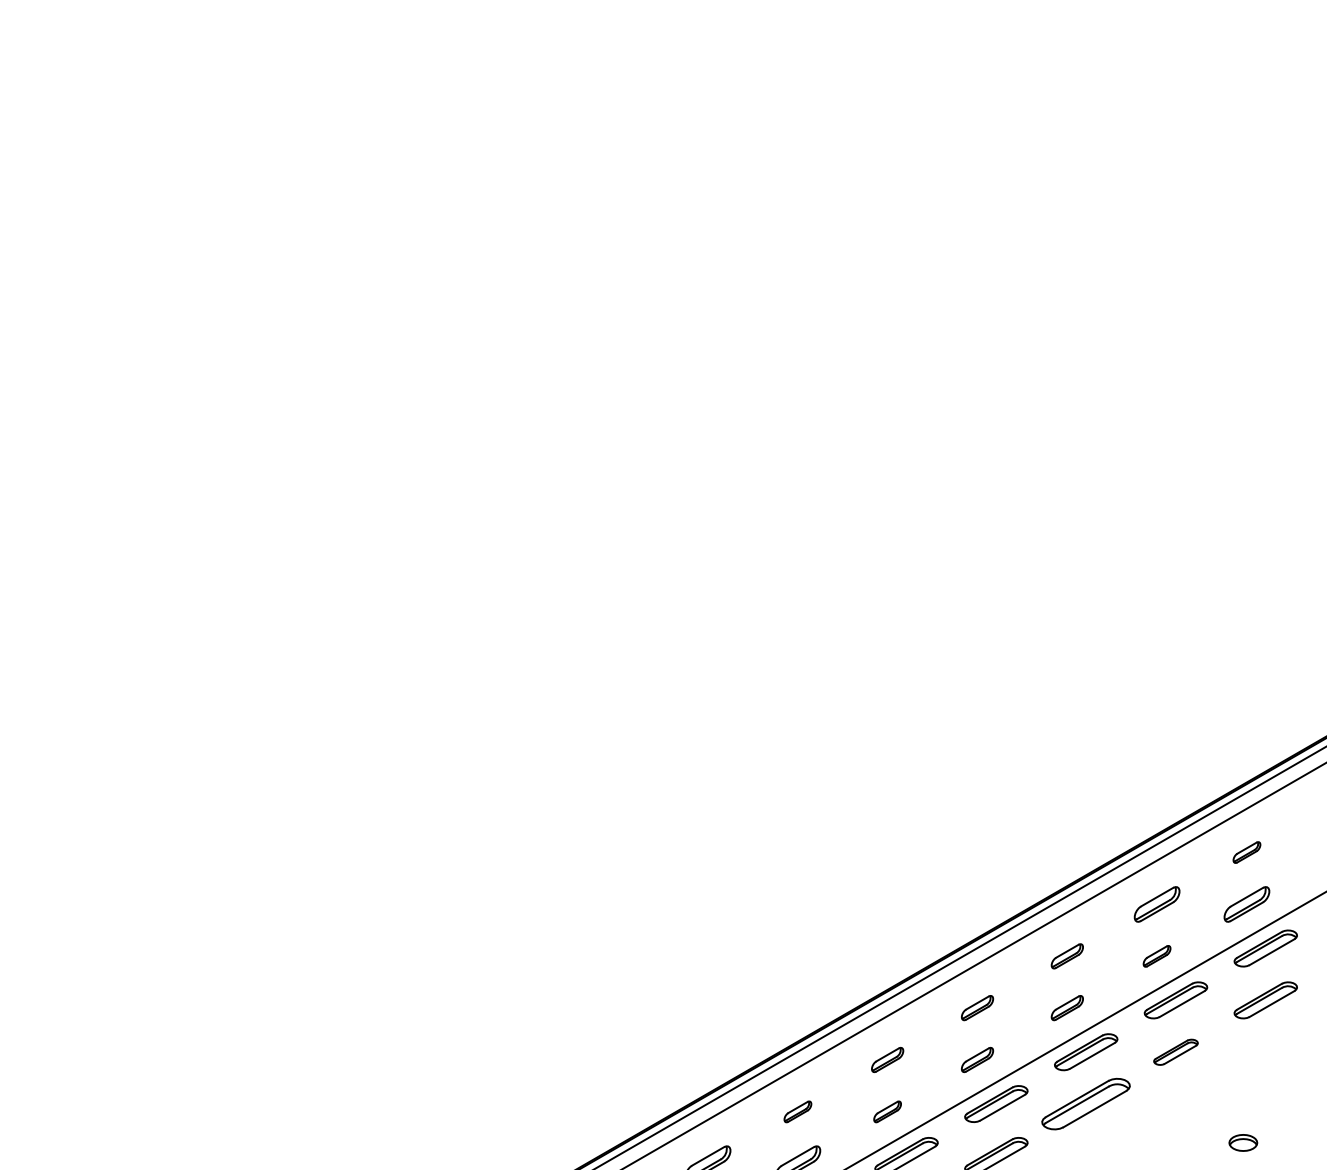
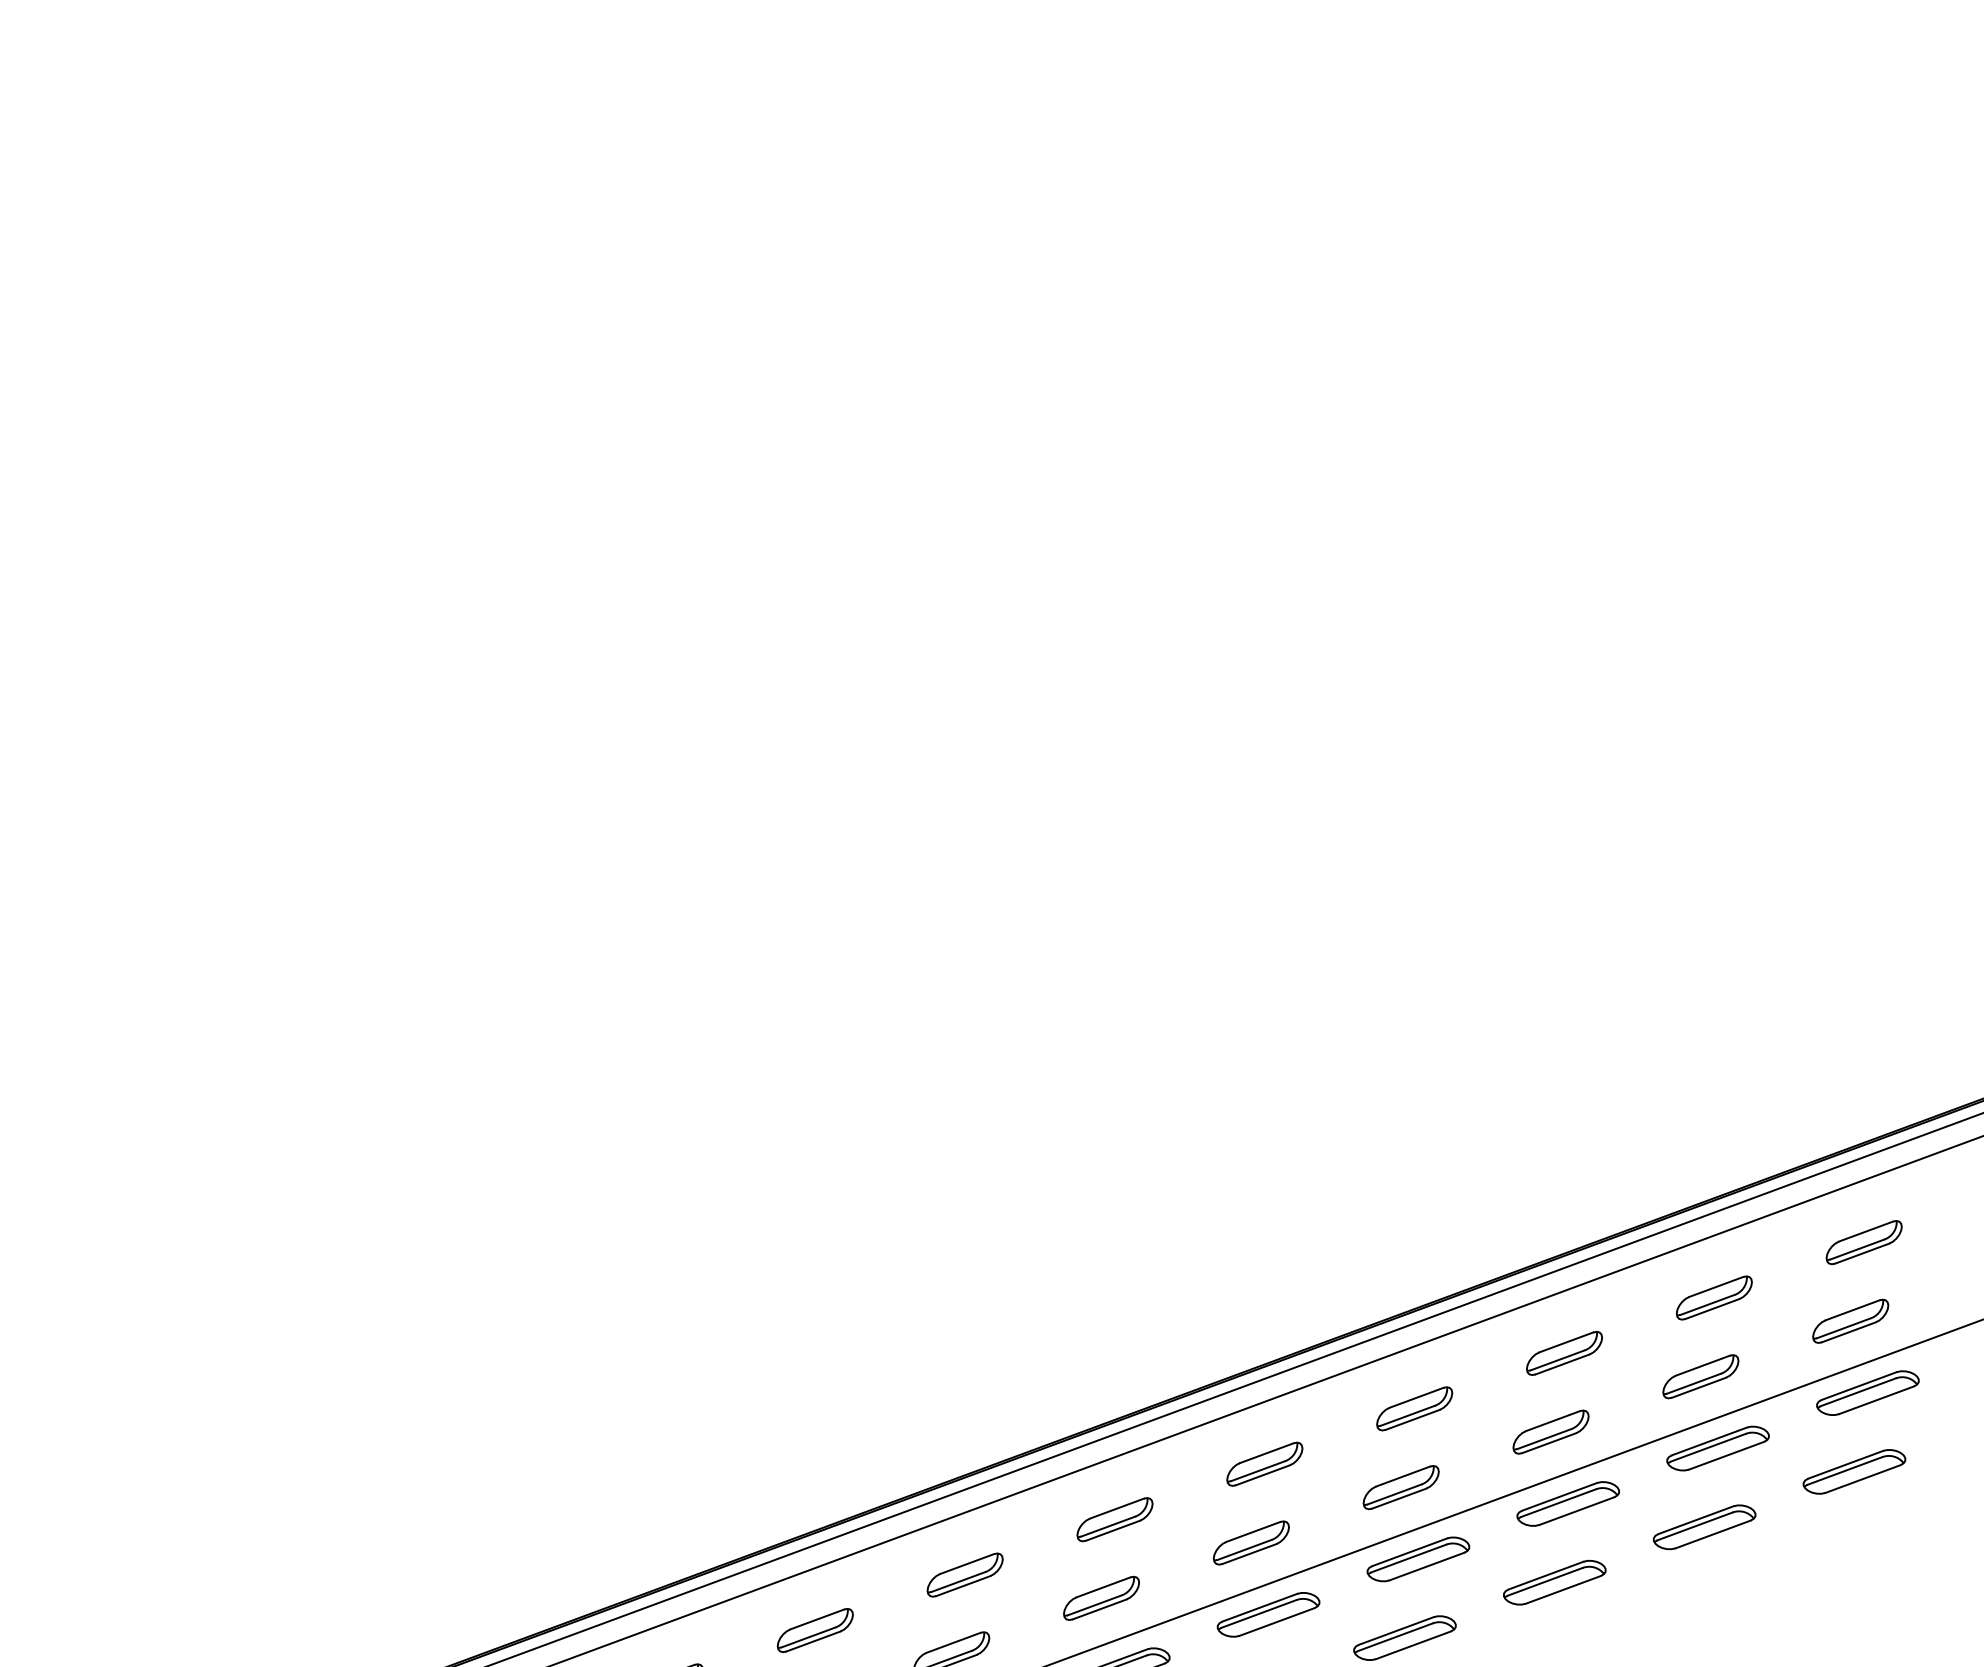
part: (1246, 852) -> (1863, 1242), size x1.67
part: (1067, 956) -> (1564, 1353), size x1.43
part: (1156, 956) -> (1699, 1376), size x1.67
part: (977, 1007) -> (1414, 1407), size x1.43
part: (1067, 1007) -> (1551, 1431), size x1.43
part: (1175, 1052) -> (1703, 1527), size x1.43
part: (887, 1059) -> (1264, 1463), size x1.43
part: (977, 1059) -> (1401, 1486), size x1.43
part: (1086, 1103) -> (1555, 1581), size x0.71
part: (797, 1111) -> (1114, 1519), size x1.67
part: (887, 1111) -> (1251, 1542), size x1.67

